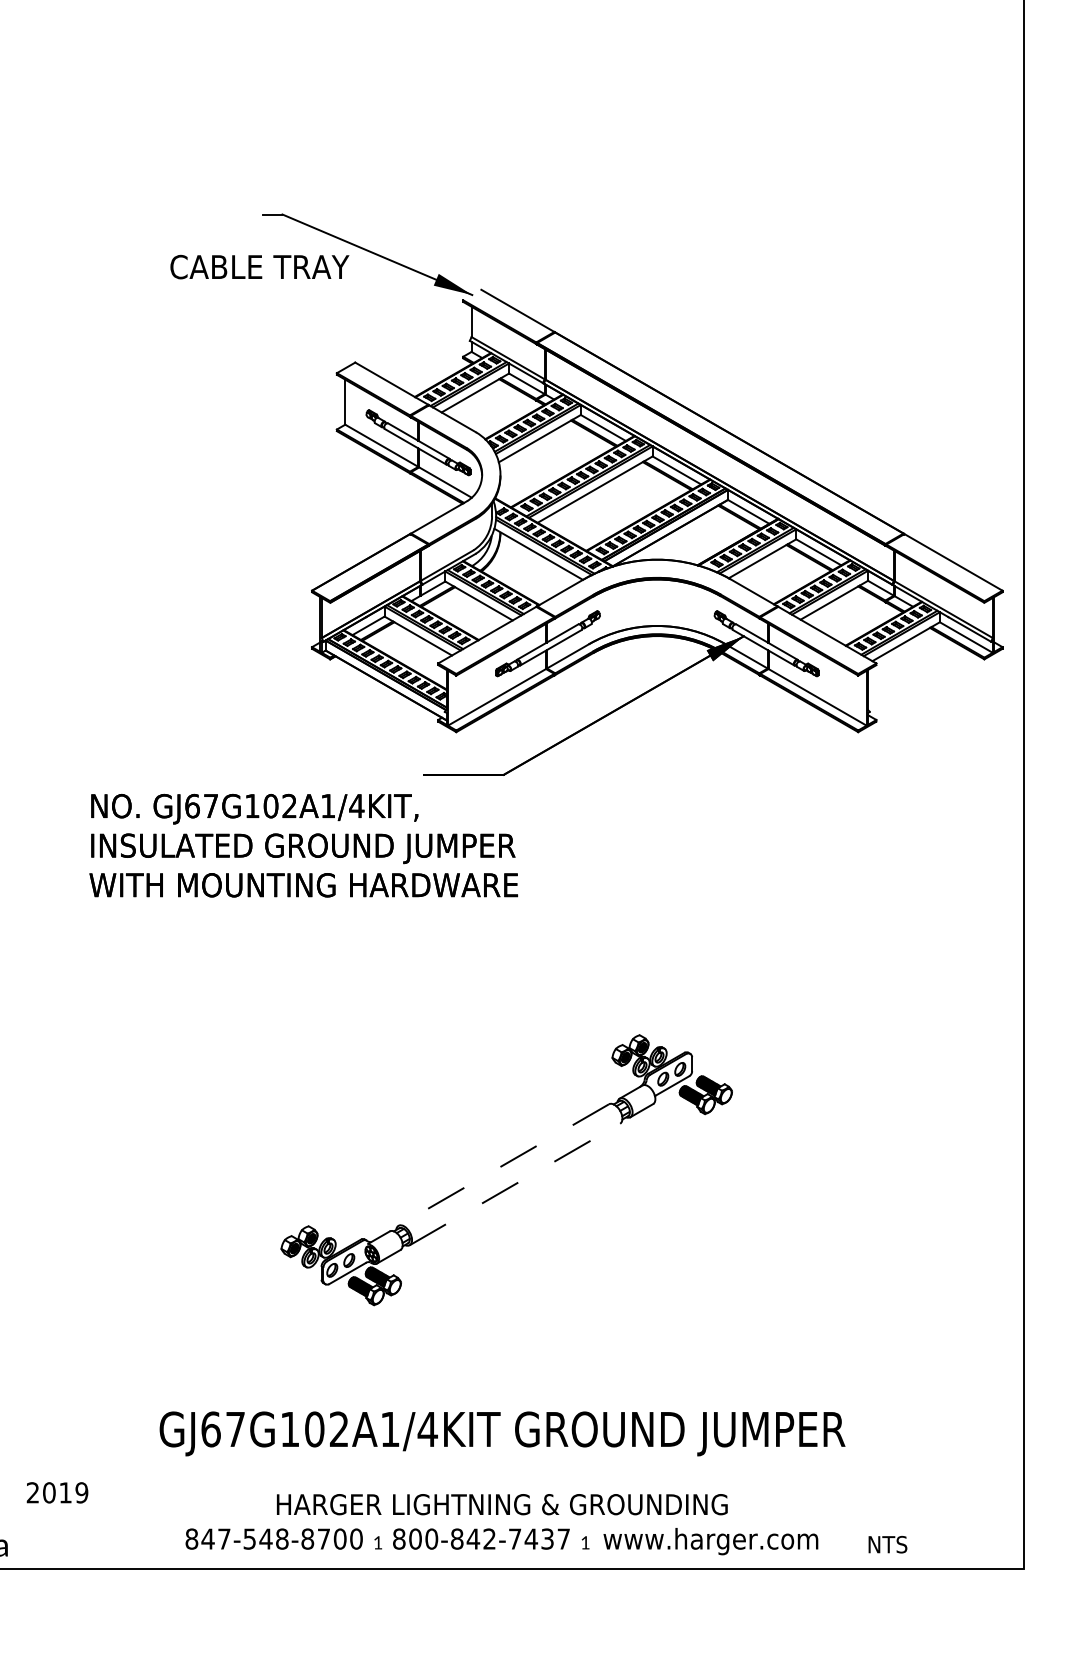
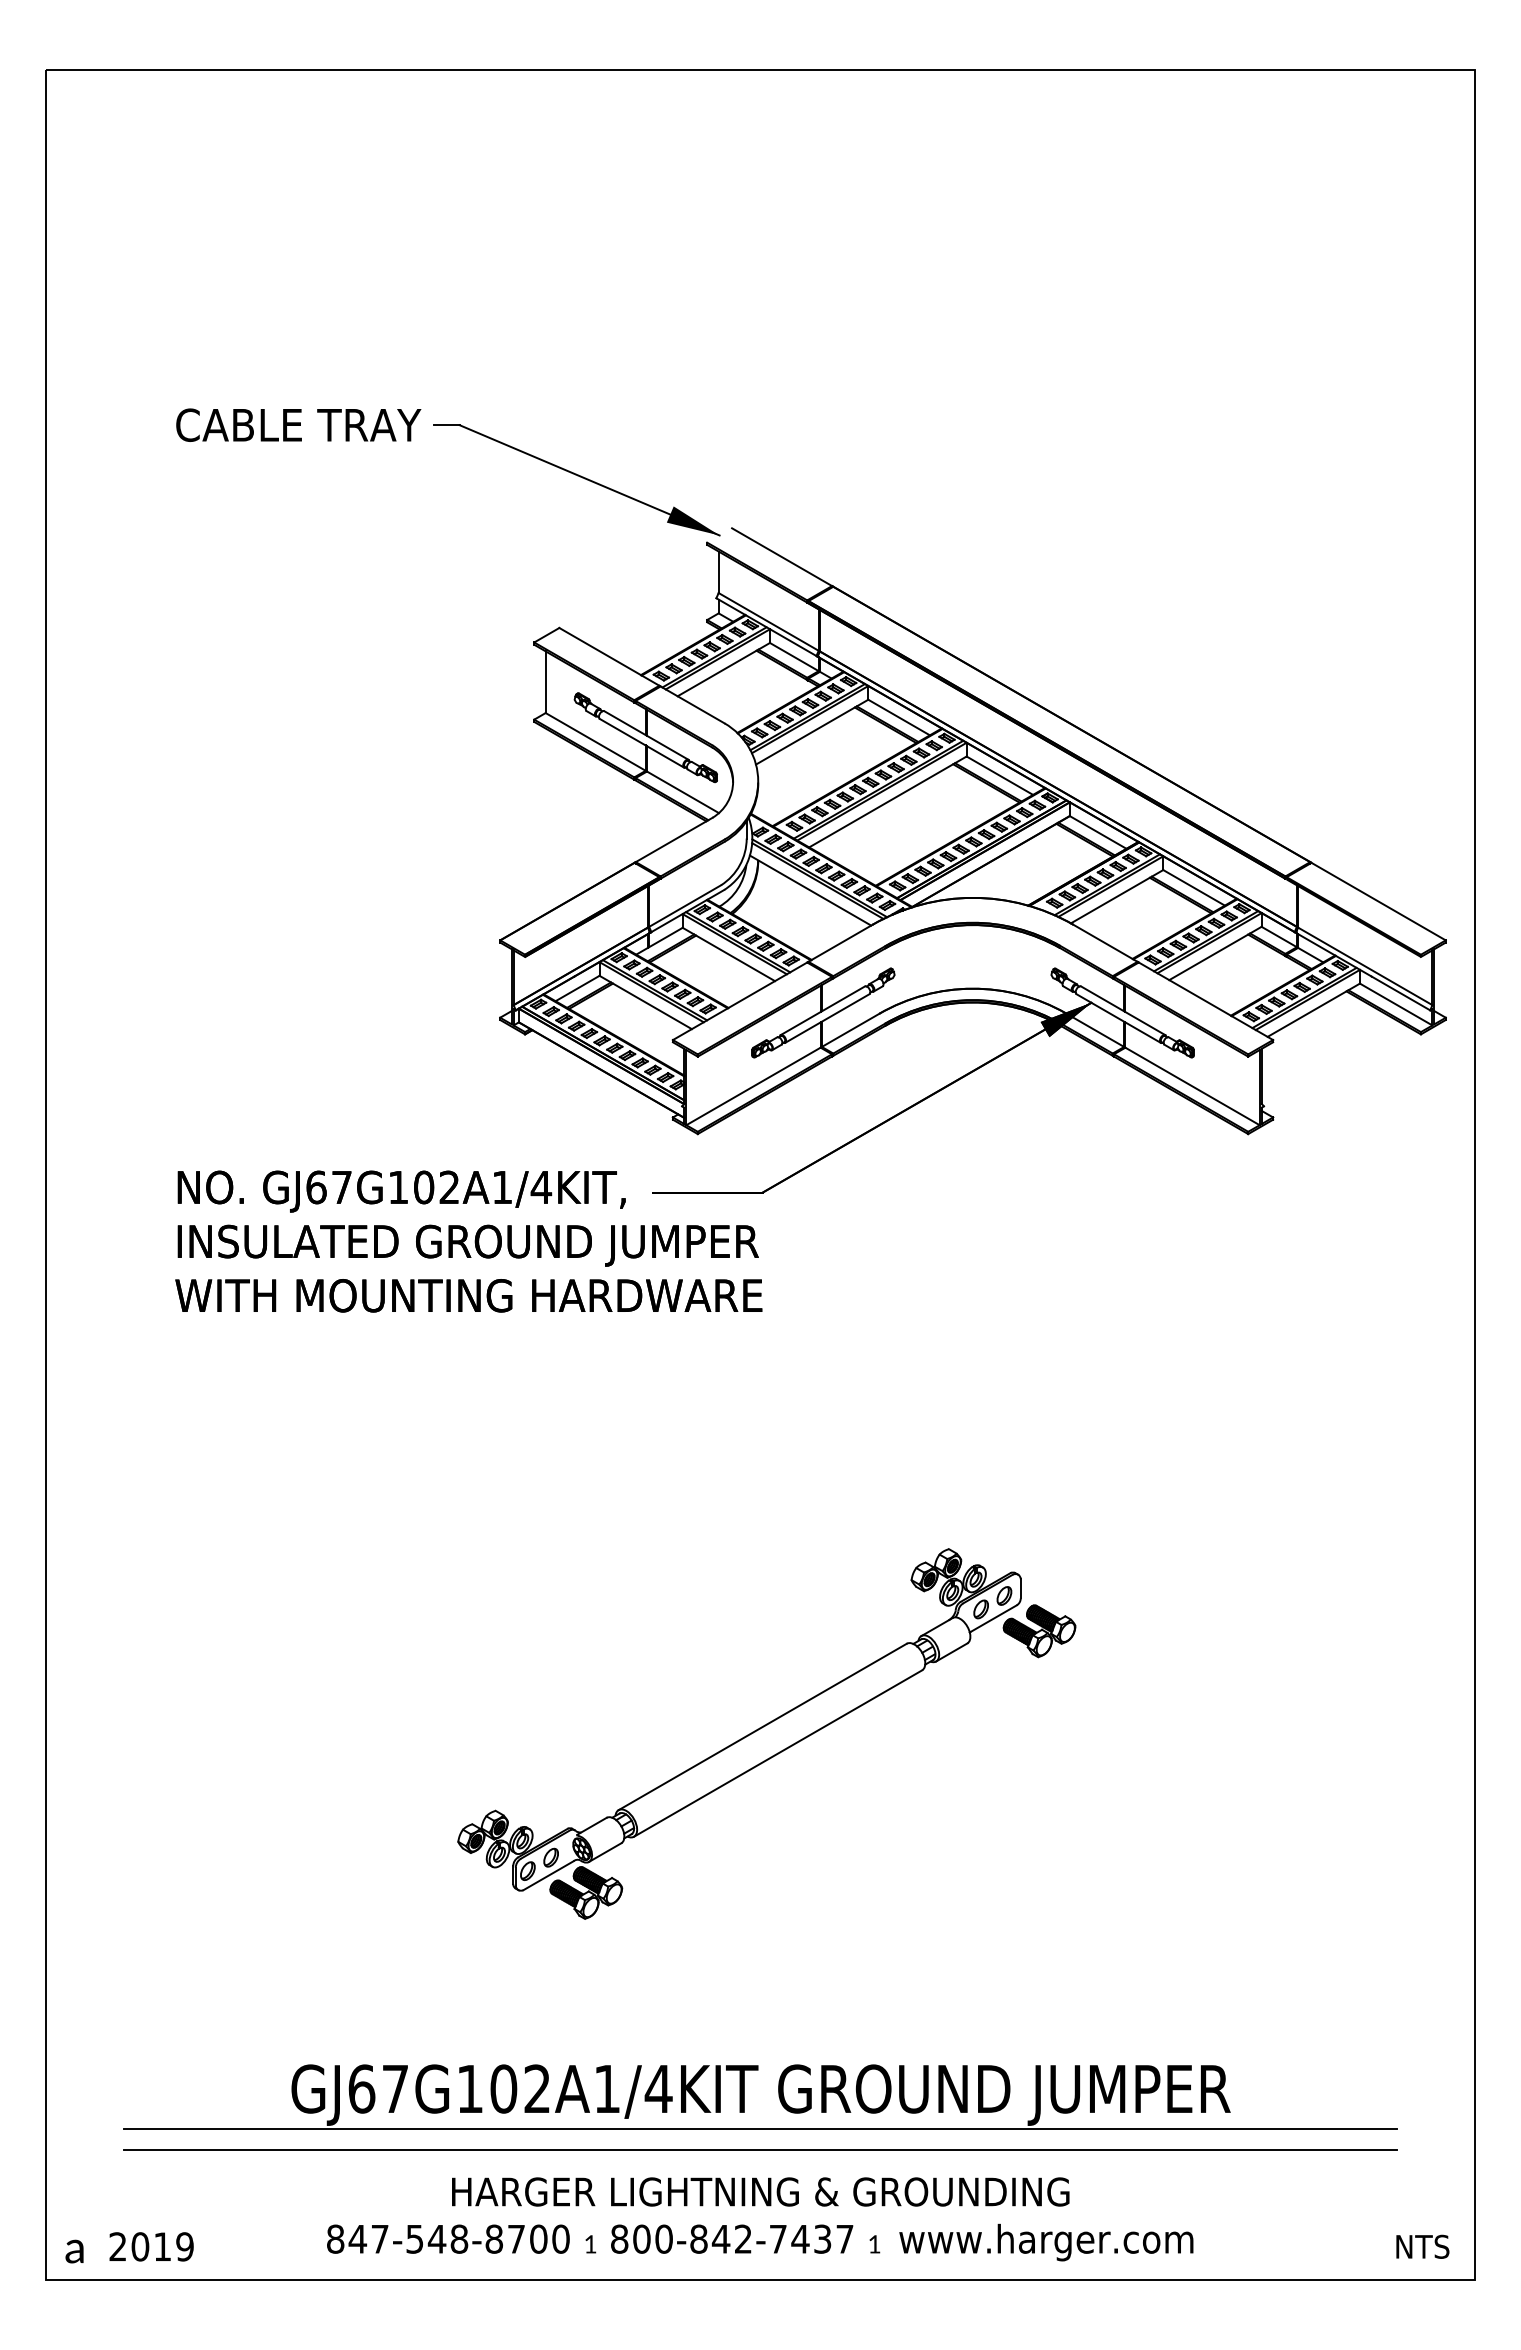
text: (259, 266) -> (298, 424), moved
text: (303, 845) -> (468, 1241), moved
line: (503, 1165) -> (762, 1727), dashed -> solid
line: (515, 1184) -> (778, 1753), dashed -> solid
line: (502, 1458) -> (760, 2129), added
line: (502, 1473) -> (760, 2149), added
text: (57, 1492) -> (151, 2246), moved
text: (887, 1544) -> (1422, 2246), moved

